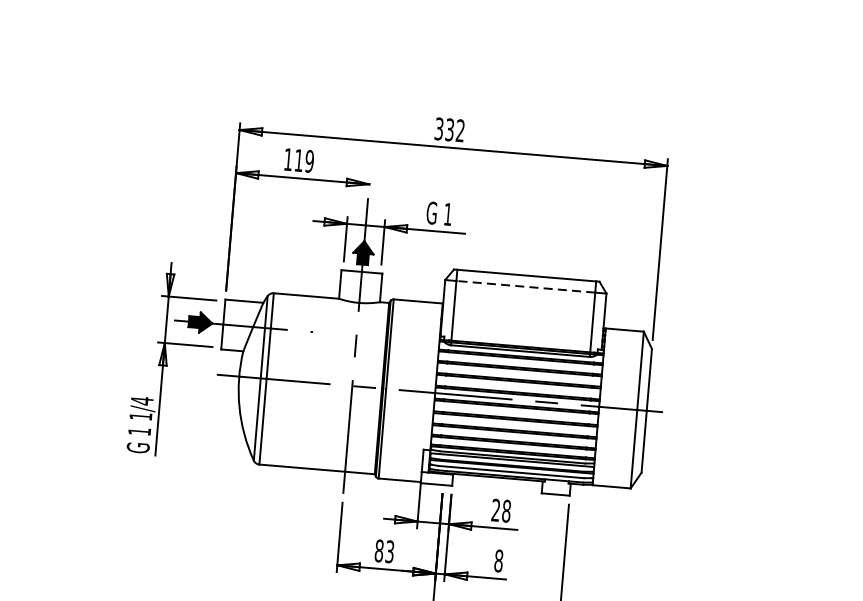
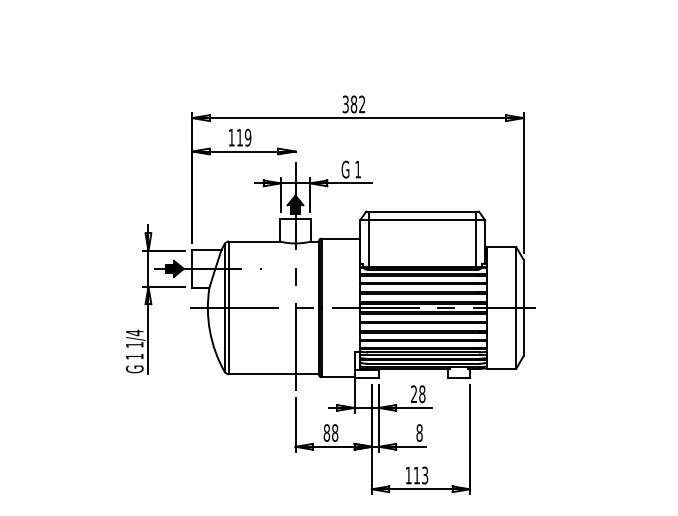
text: (449, 129) -> (353, 104), 332 -> 382
line: (525, 287) -> (422, 220), dashed -> solid
text: (390, 551) -> (335, 432), 83 -> 88

